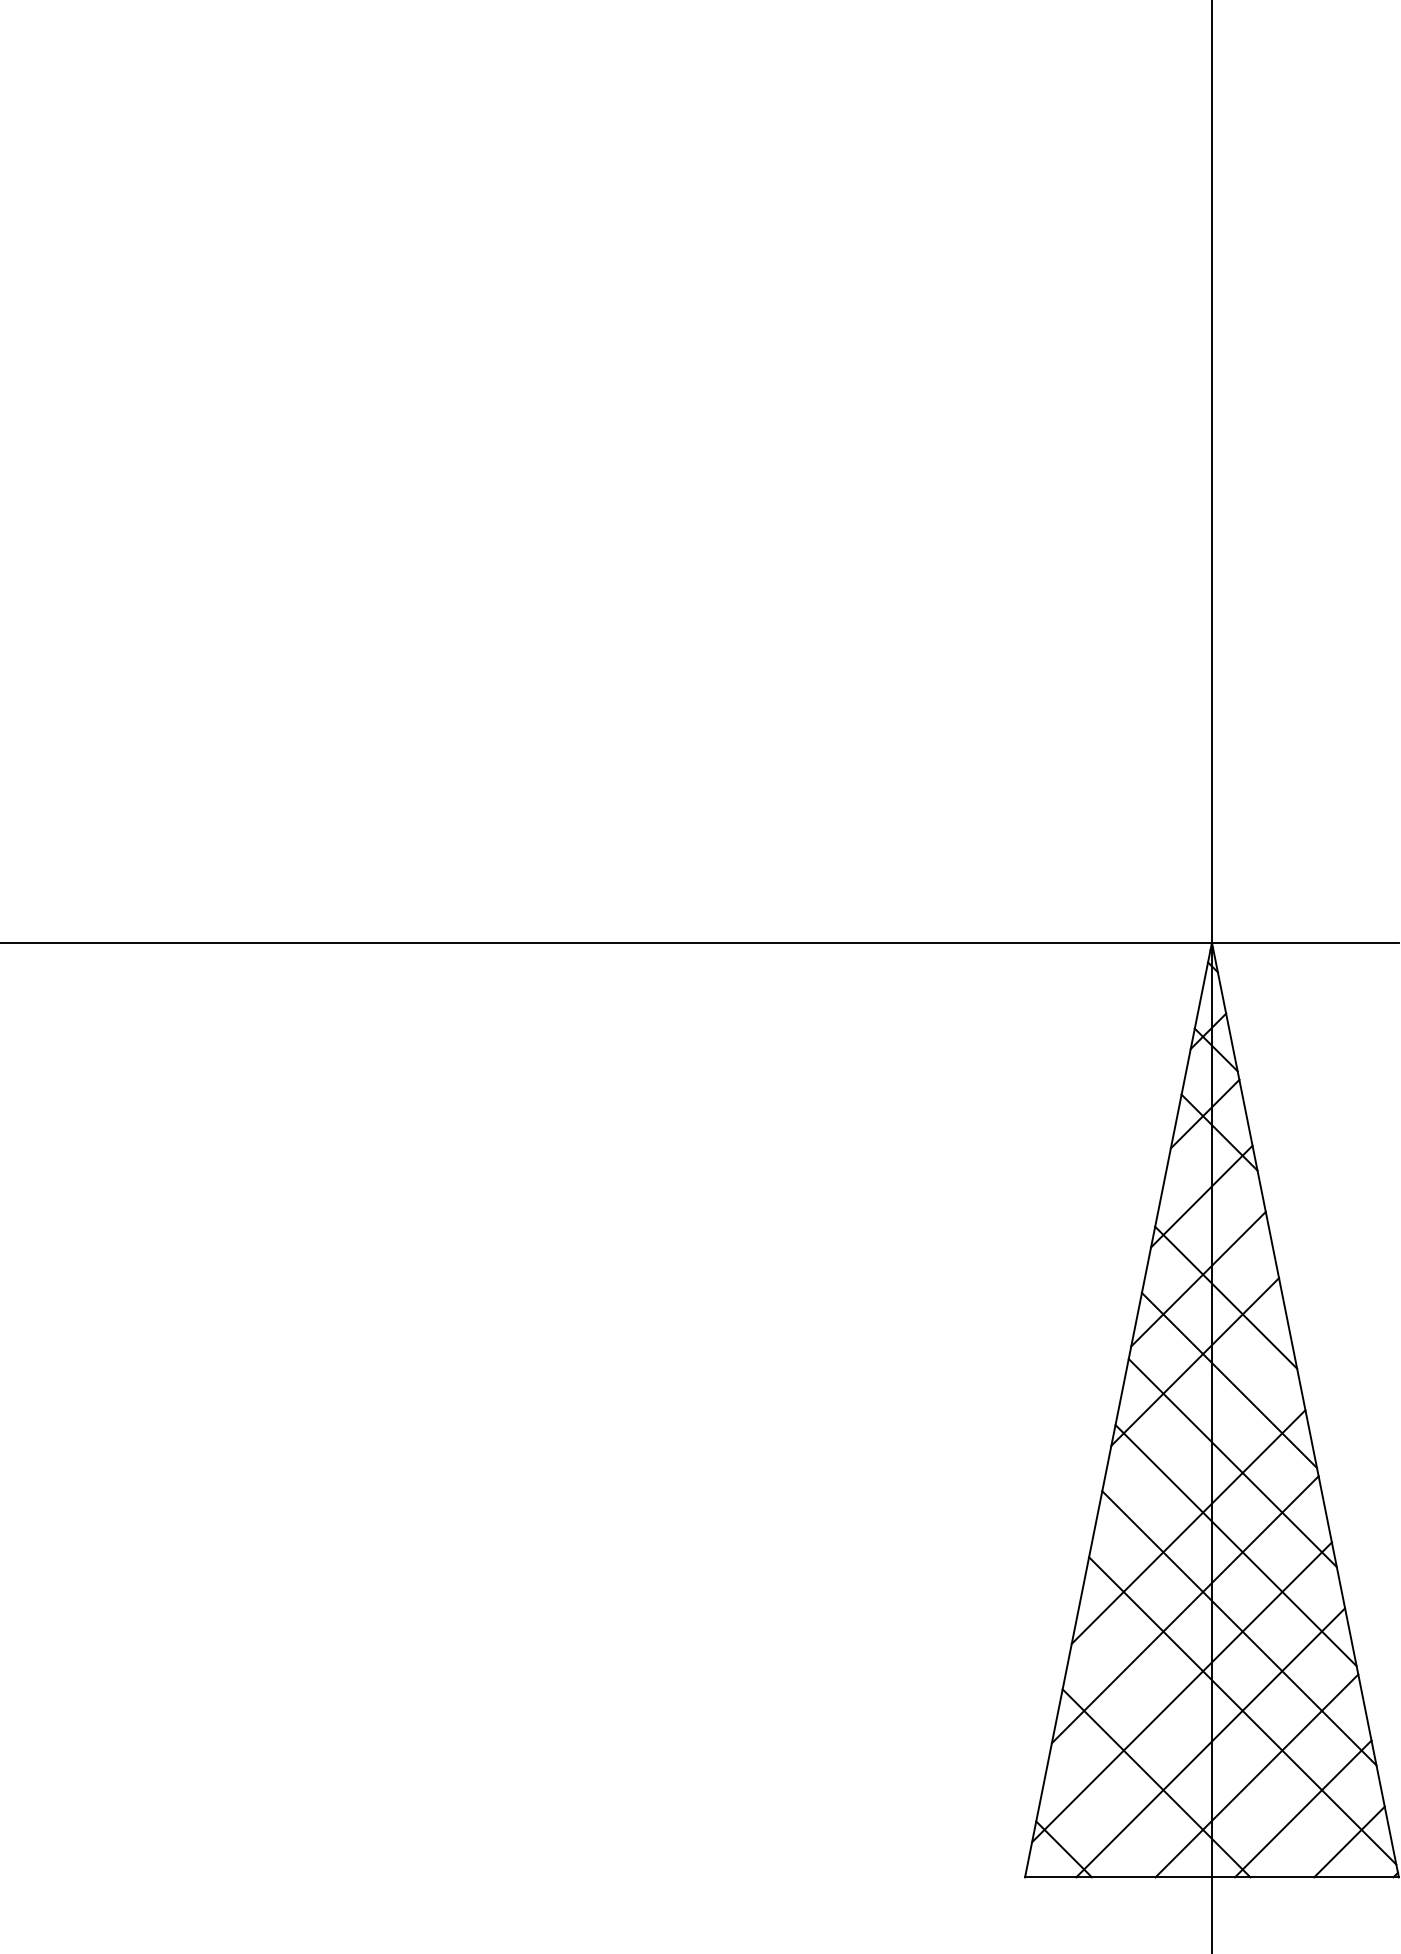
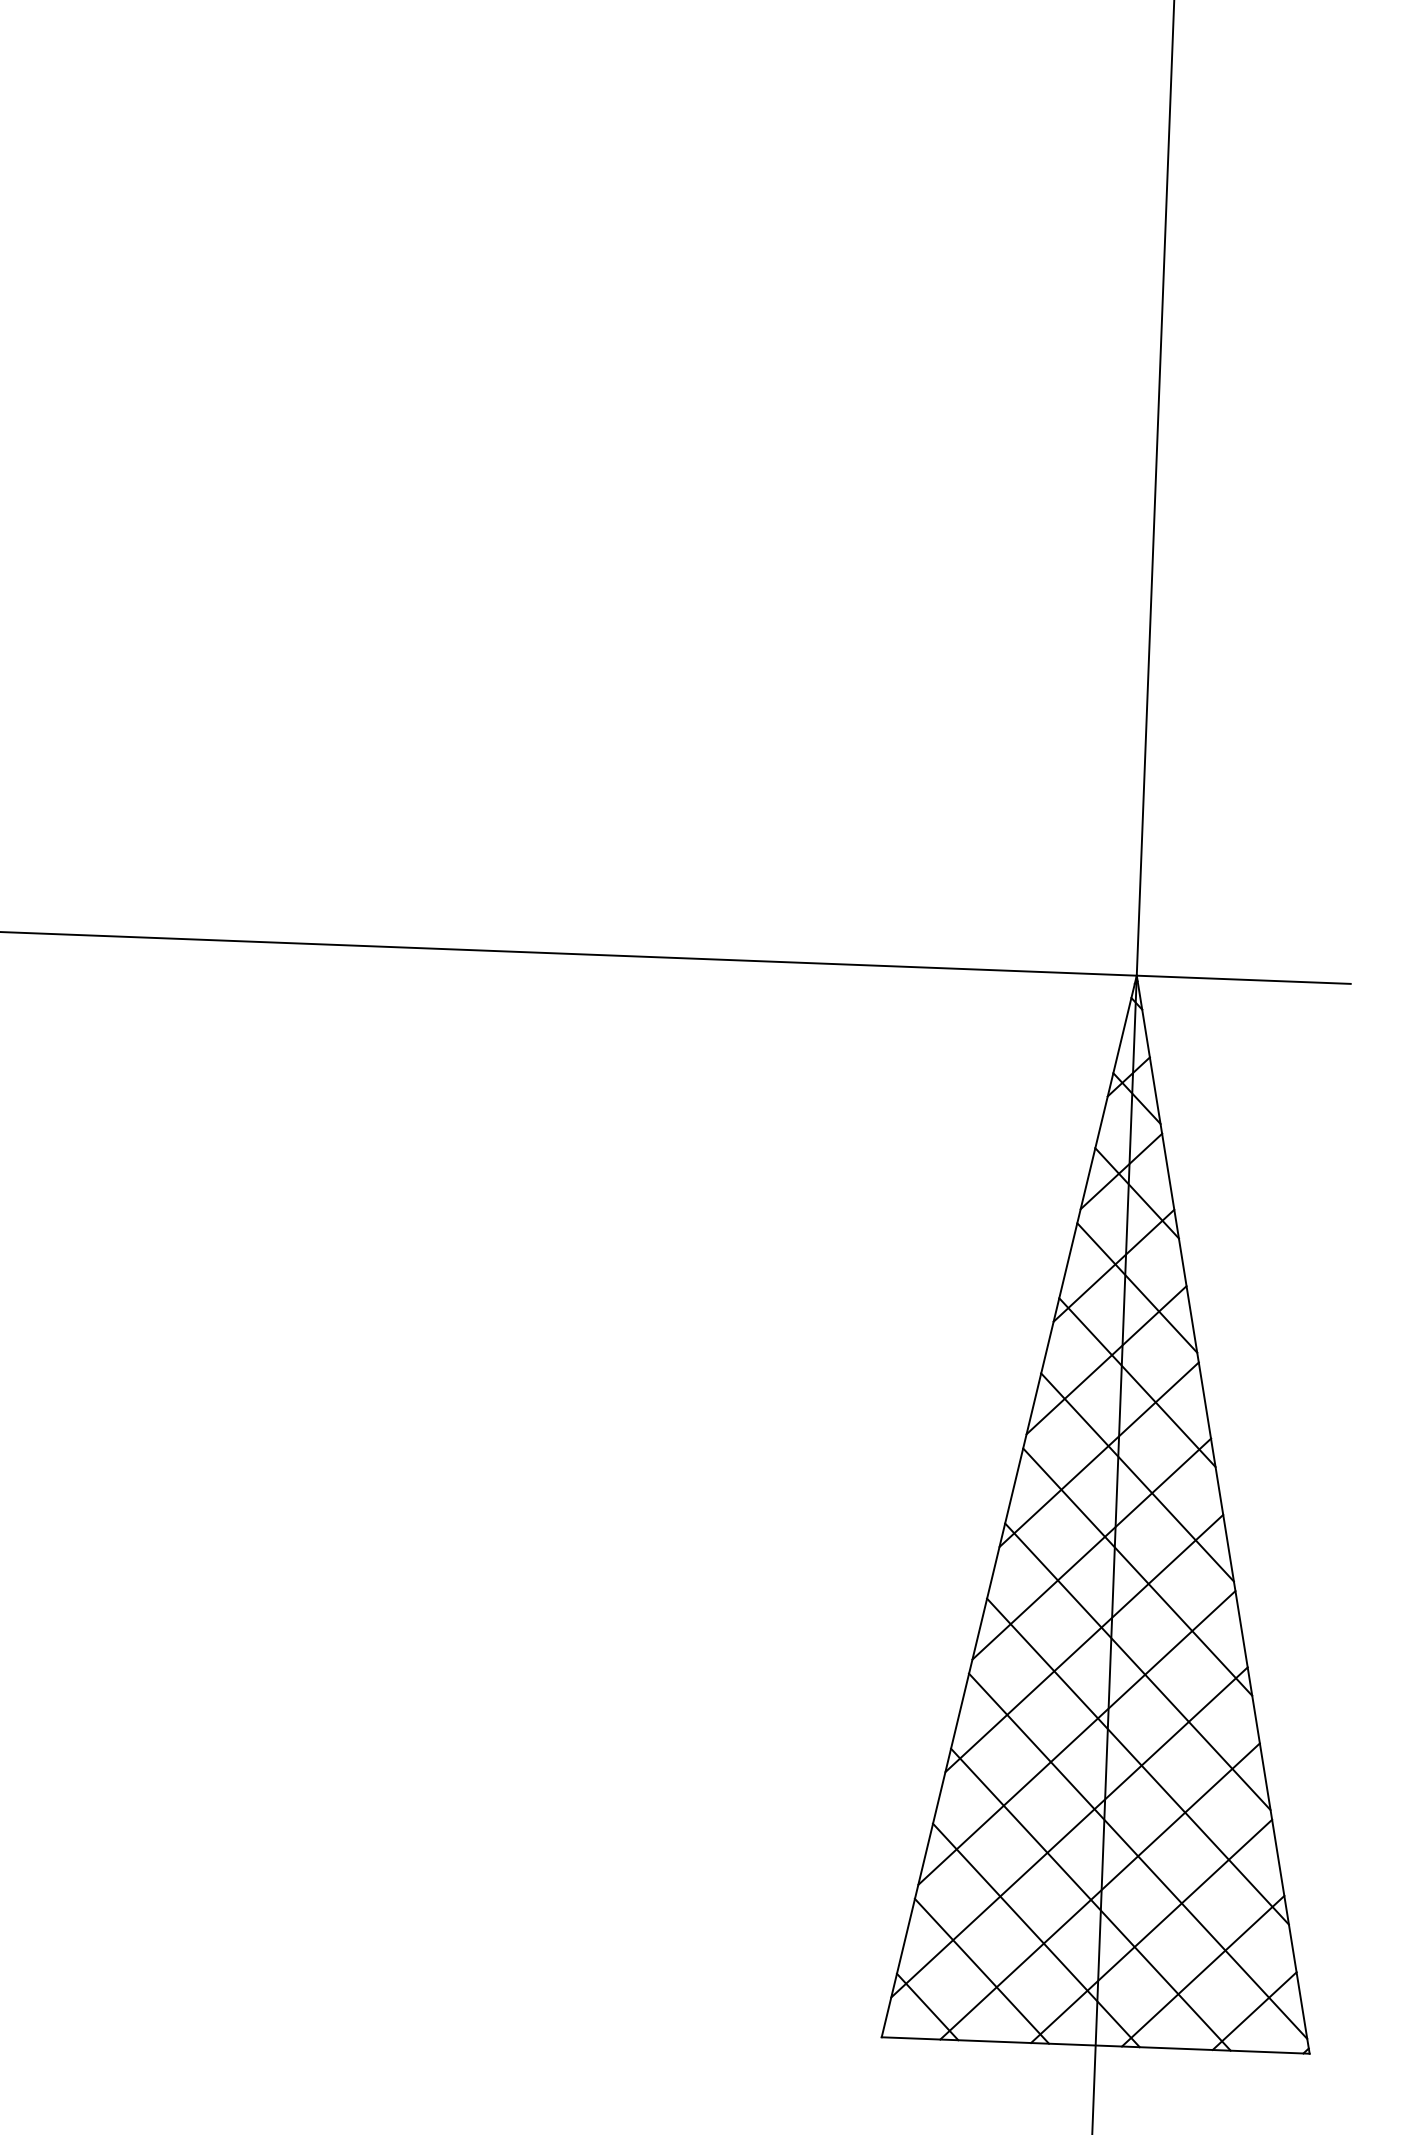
line: (1222, 1214) -> (1136, 1287), added
line: (1191, 1444) -> (1091, 1549), added
line: (1202, 1750) -> (1090, 1899), added
line: (1110, 1816) -> (982, 1971), added

